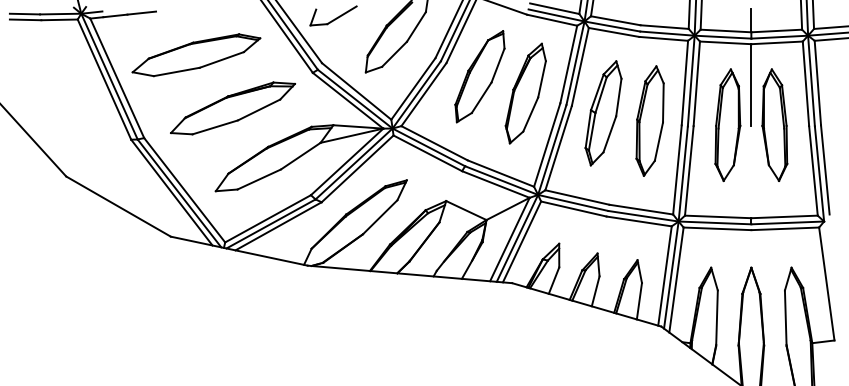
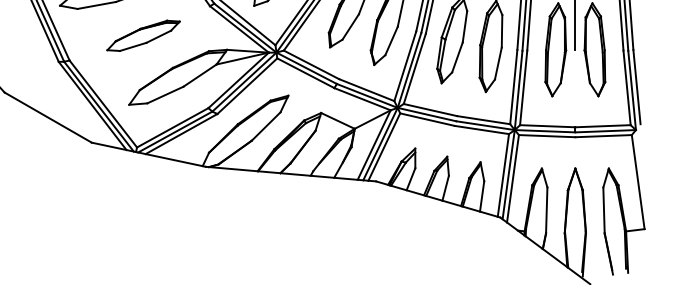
part: (232, 108) -> (143, 35), size x0.7

